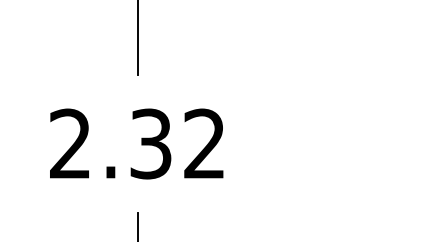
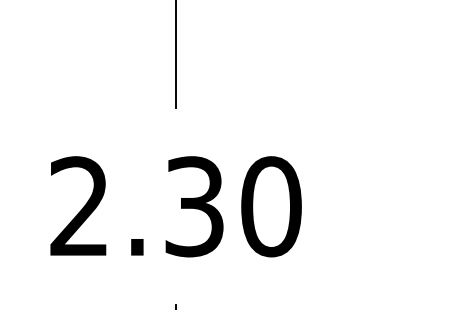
text: (204, 143) -> (270, 206), 2.32 -> 2.30

